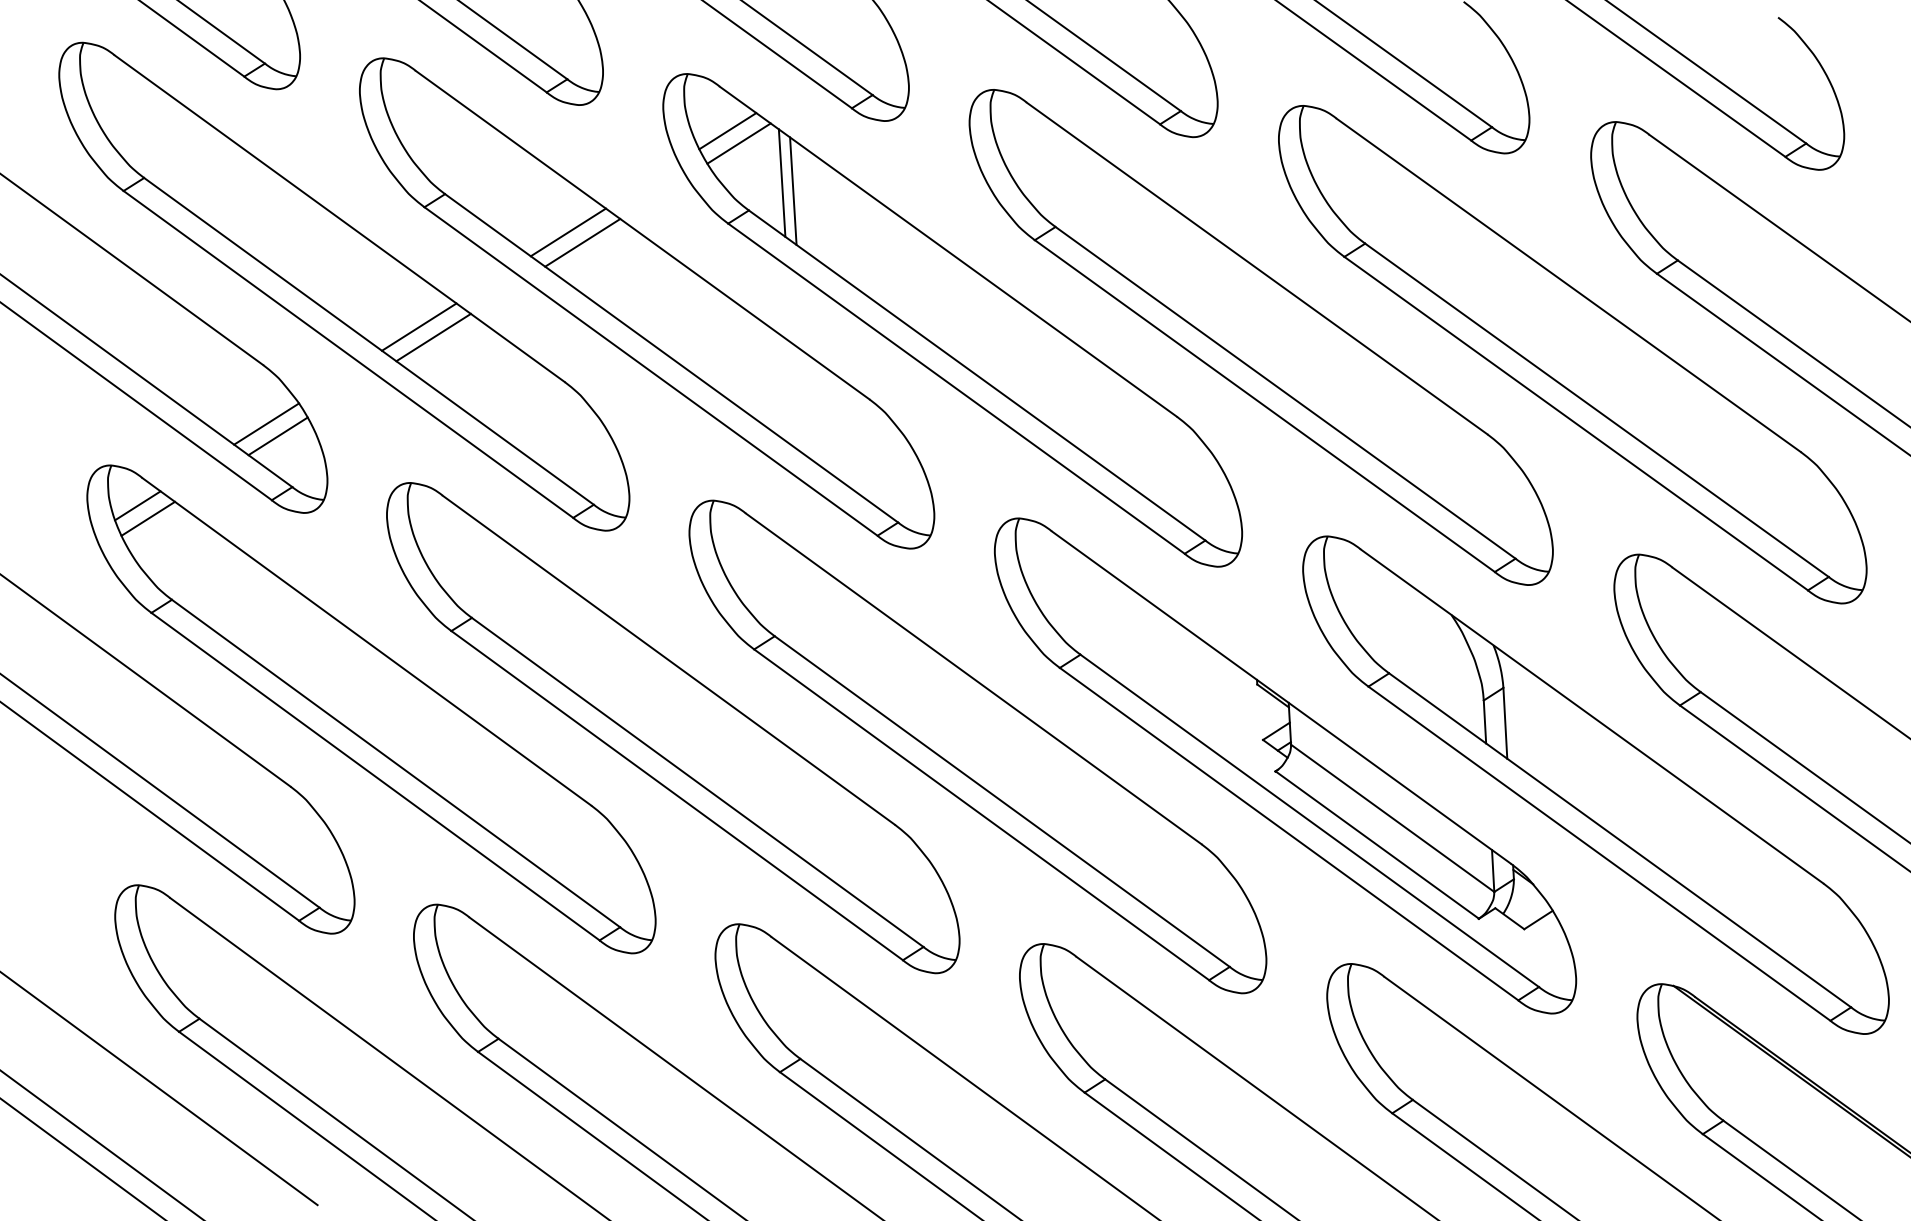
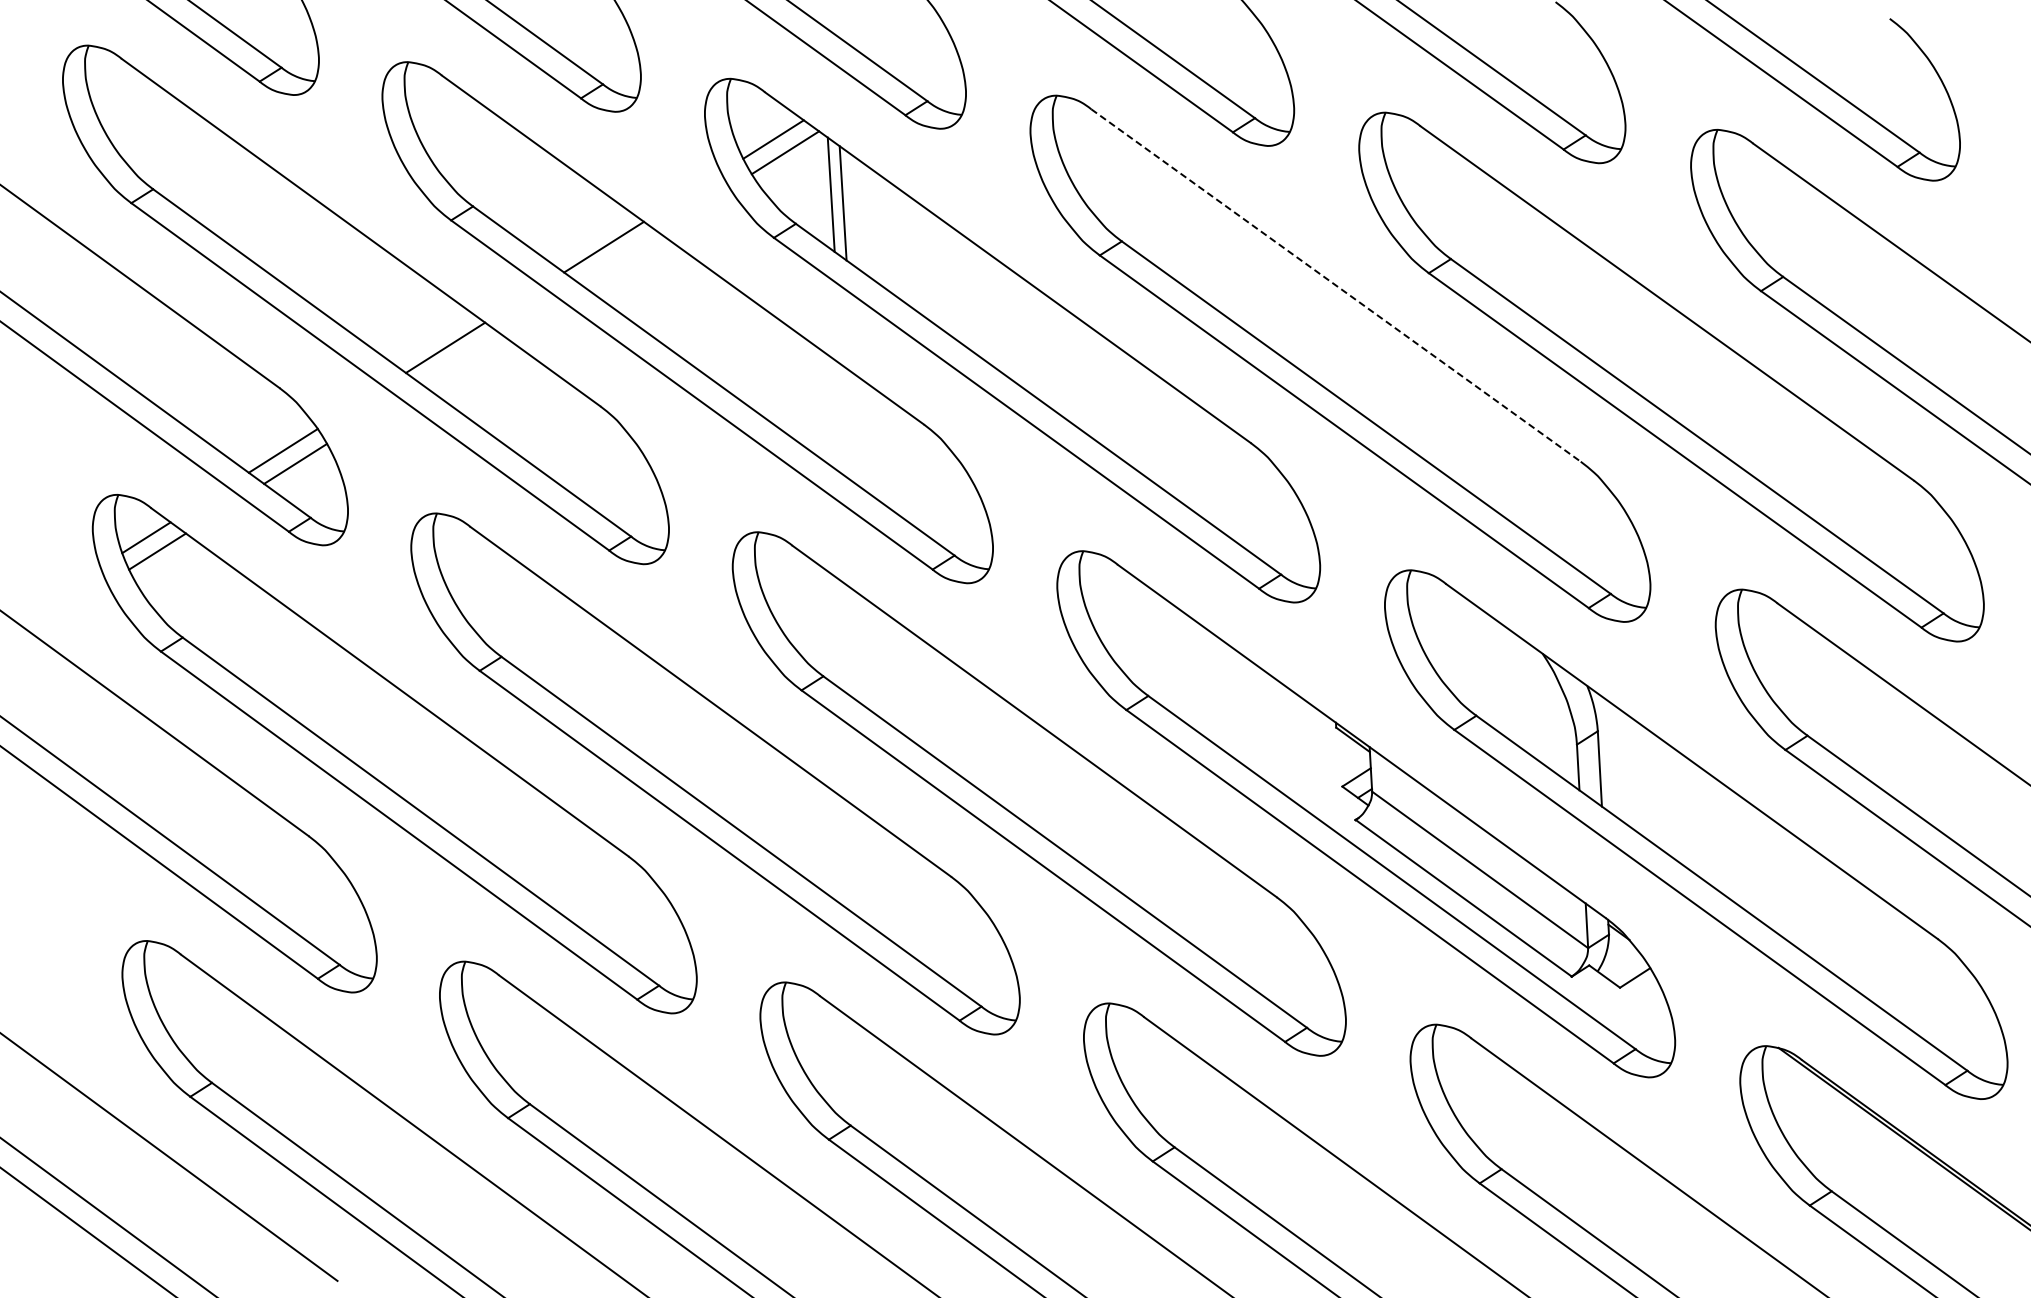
line: (582, 242) -> (619, 257), removed
line: (1257, 268) -> (1336, 285), solid -> dashed
line: (433, 337) -> (460, 358), removed

